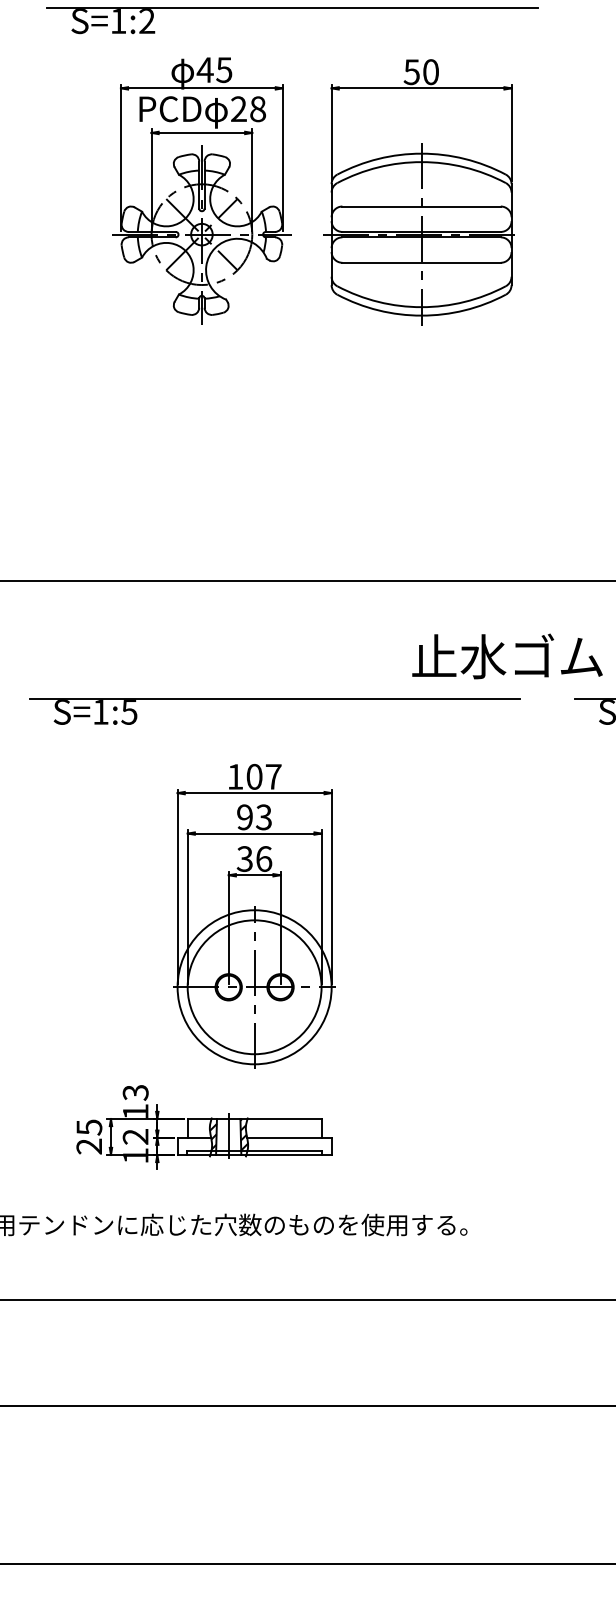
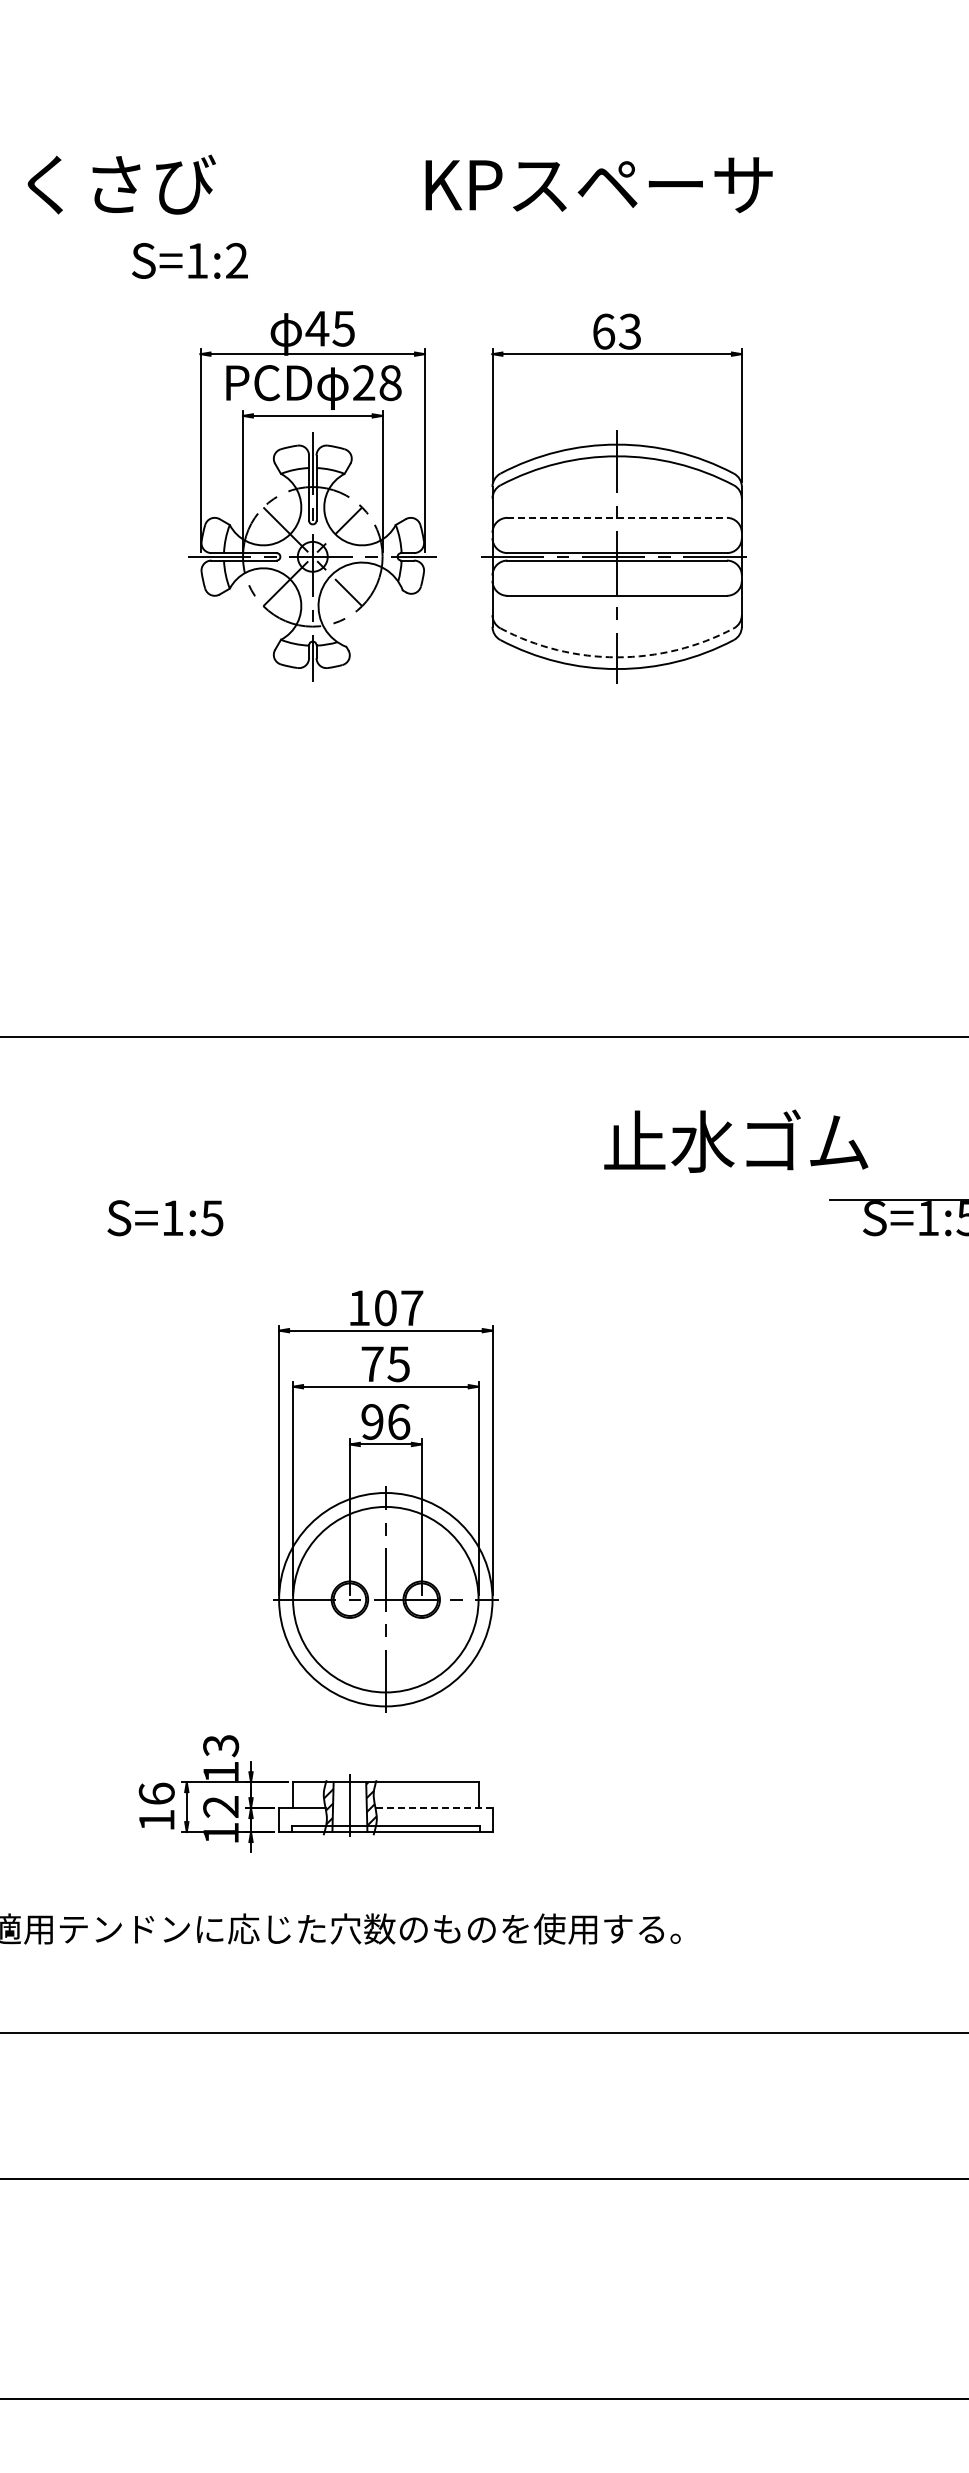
line: (292, 7) -> (438, 242), removed
text: (421, 72) -> (616, 331), 50 -> 63
line: (421, 206) -> (617, 517), solid -> dashed
arc: (421, 307) -> (617, 657), solid -> dashed
line: (274, 698) -> (413, 1199), removed
text: (254, 817) -> (385, 1364), 93 -> 75
text: (245, 858) -> (372, 1421), 36 -> 96
text: (89, 1136) -> (156, 1806), 25 -> 16
line: (289, 1137) -> (434, 1808), solid -> dashed

